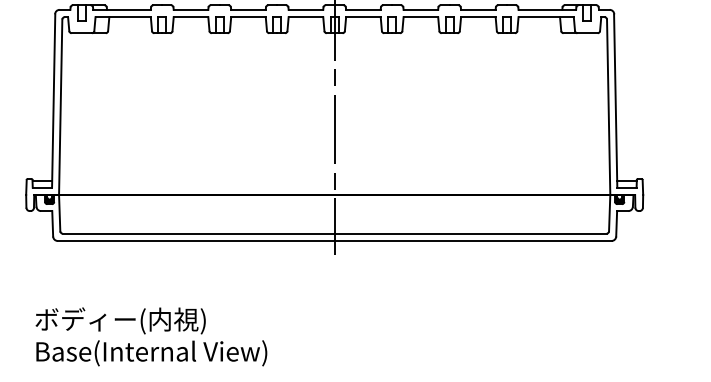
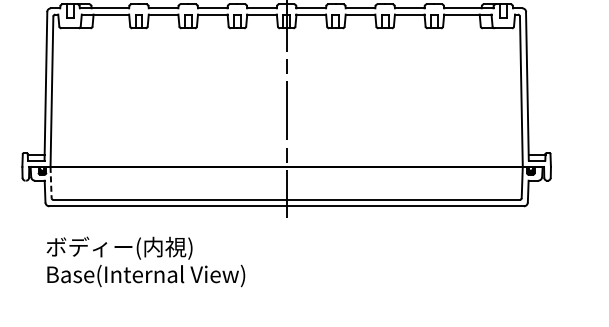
line: (59, 213) -> (50, 182), solid -> dashed
text: (151, 336) -> (146, 261), moved

